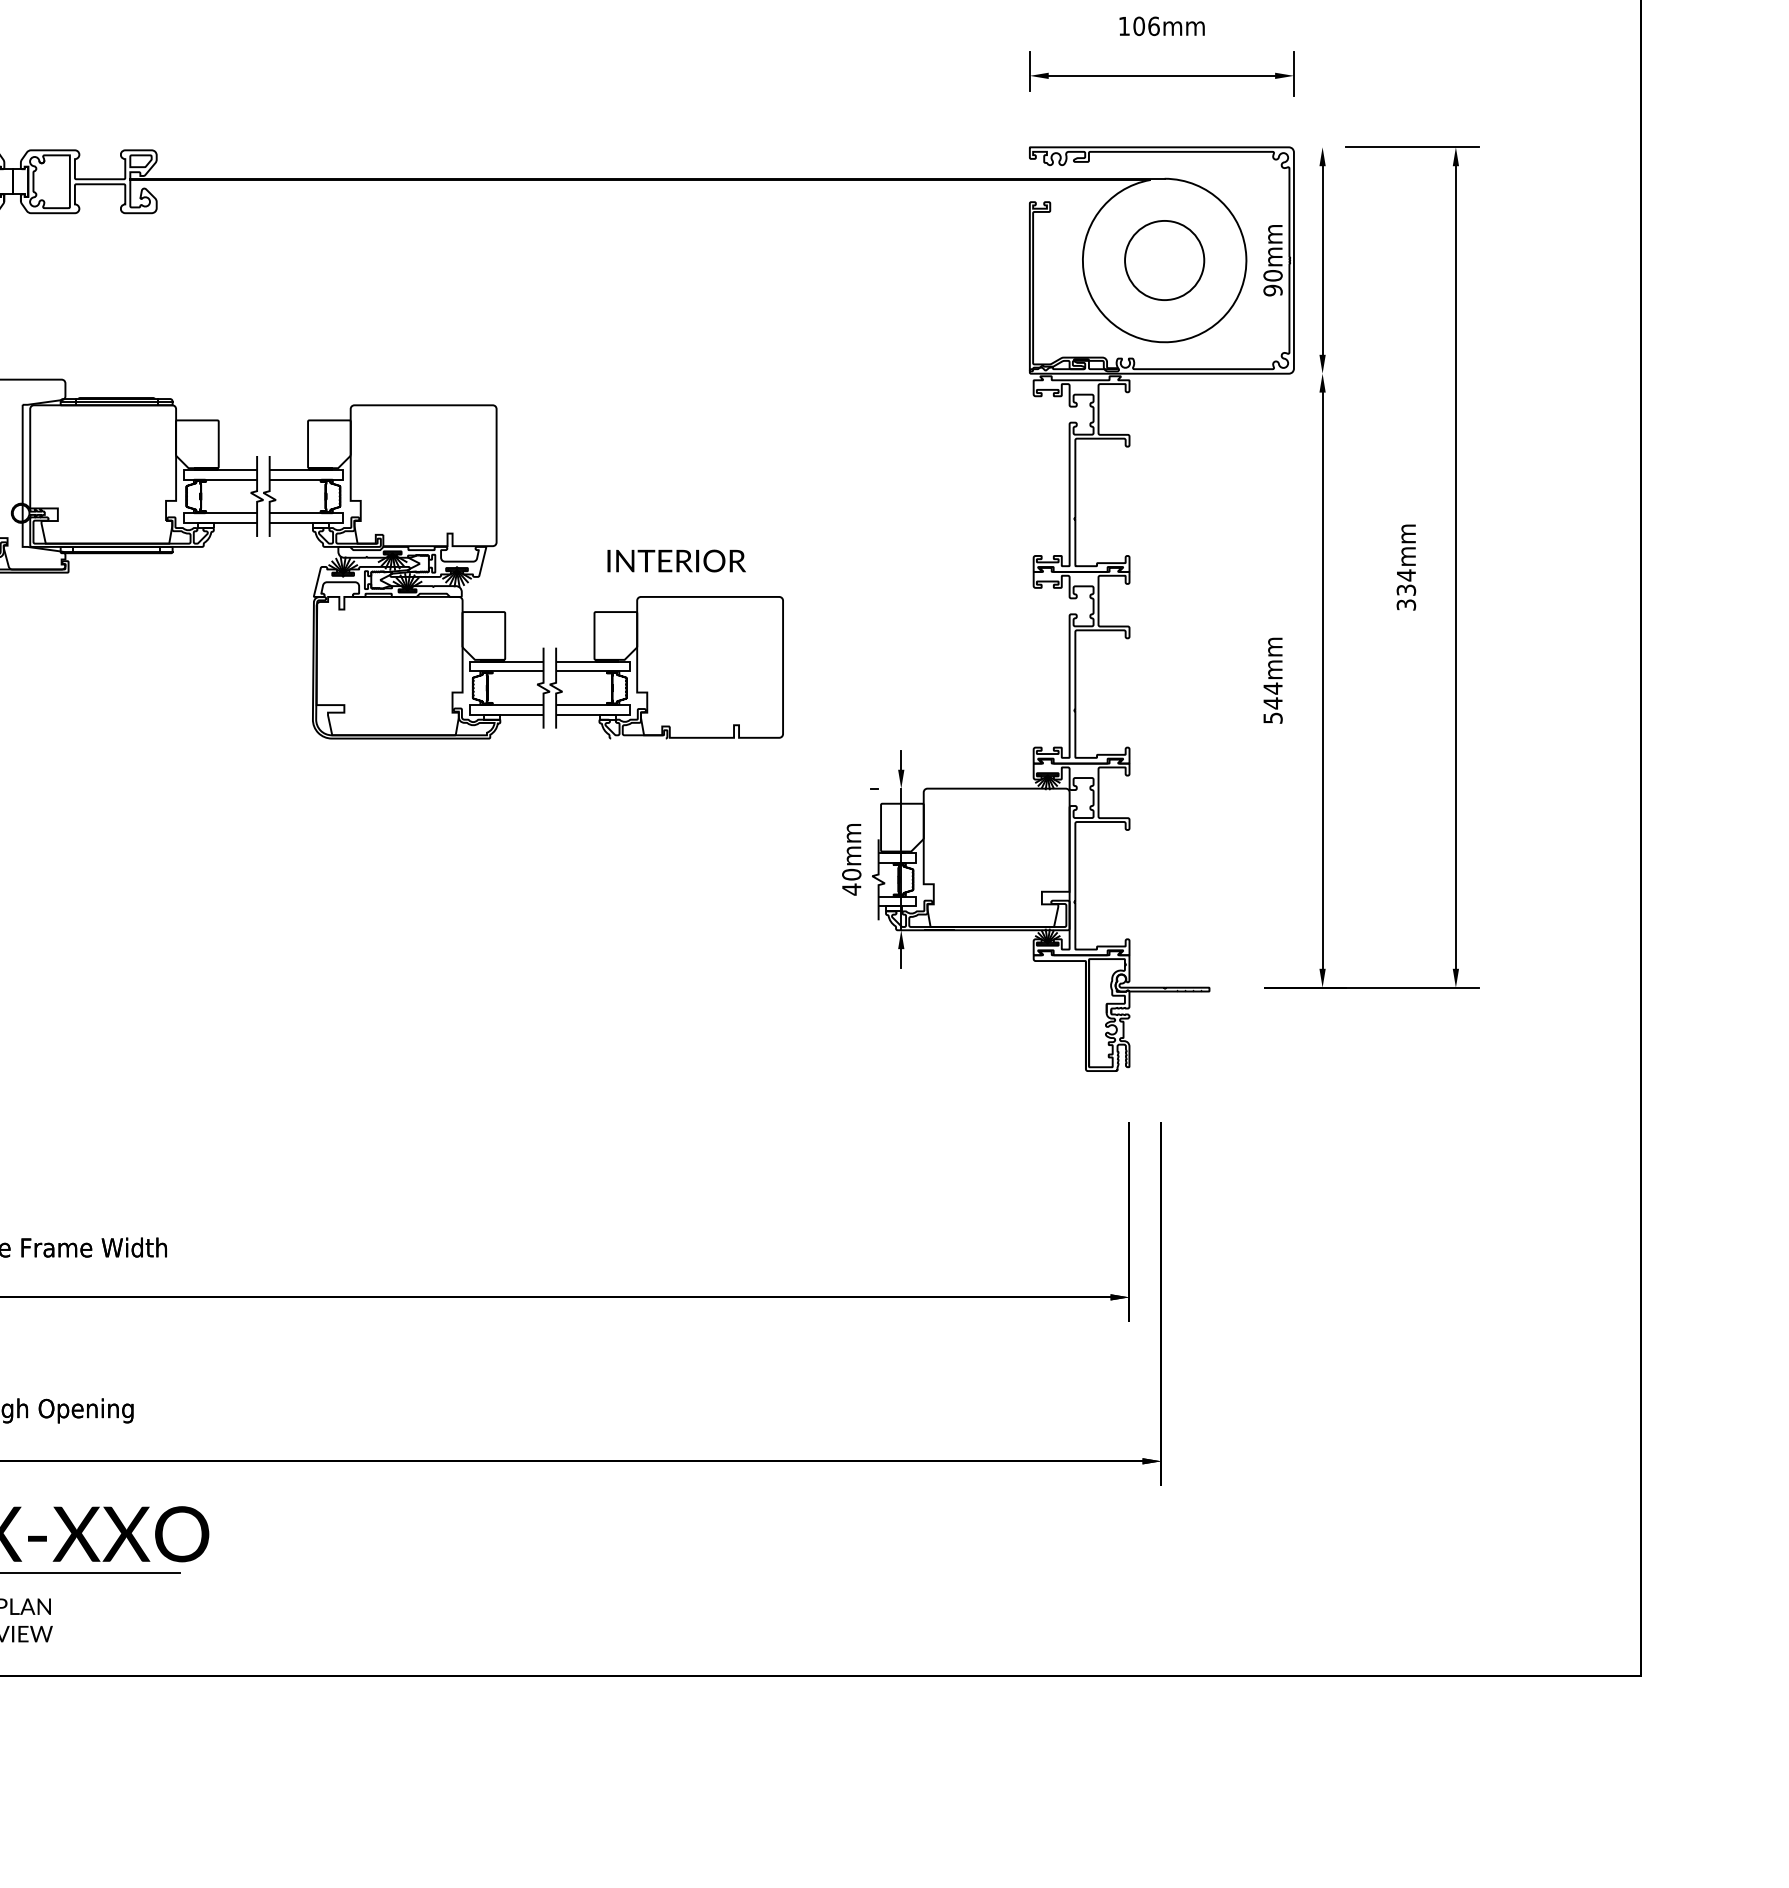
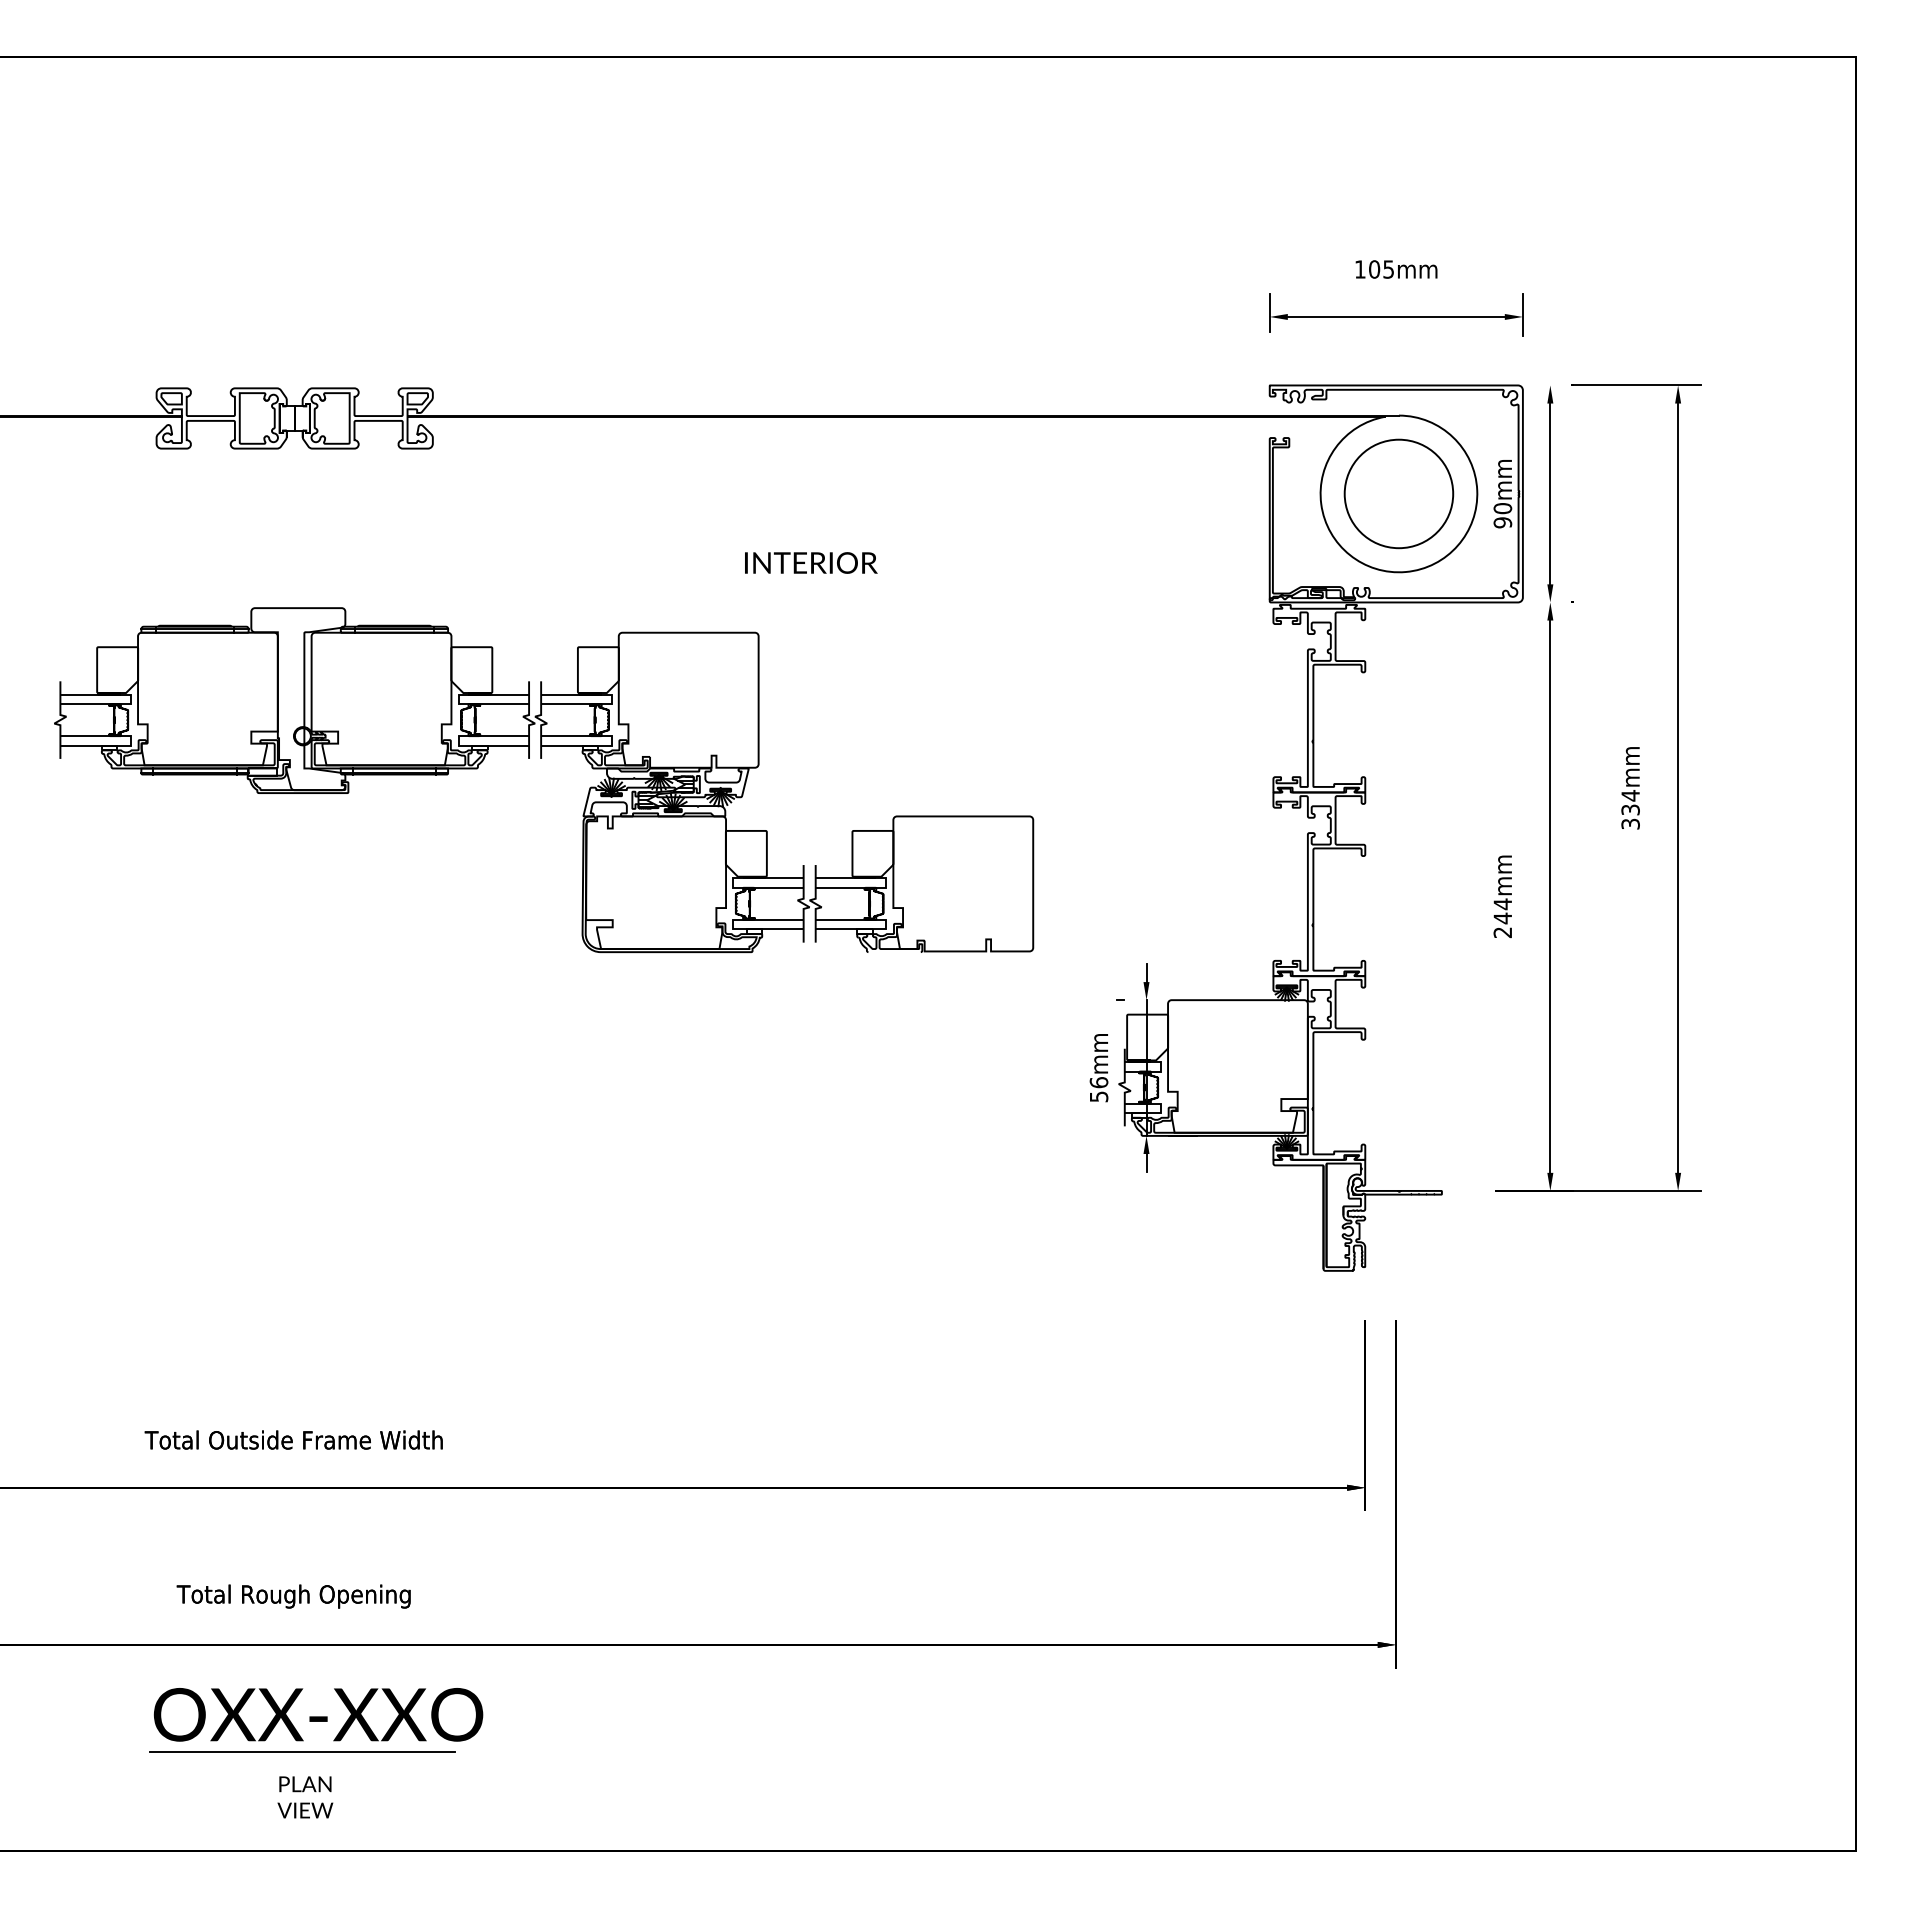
text: (1153, 26) -> (1388, 269), 106mm -> 105mm
circle: (1164, 260) -> (1398, 493), size x1.43
text: (676, 560) -> (811, 562), moved
hatch: (418, 565) -> (683, 786), added
hatch: (381, 581) -> (648, 801), added
text: (1272, 718) -> (1502, 932), 544mm -> 244mm
text: (851, 881) -> (1098, 1089), 40mm -> 56mm

